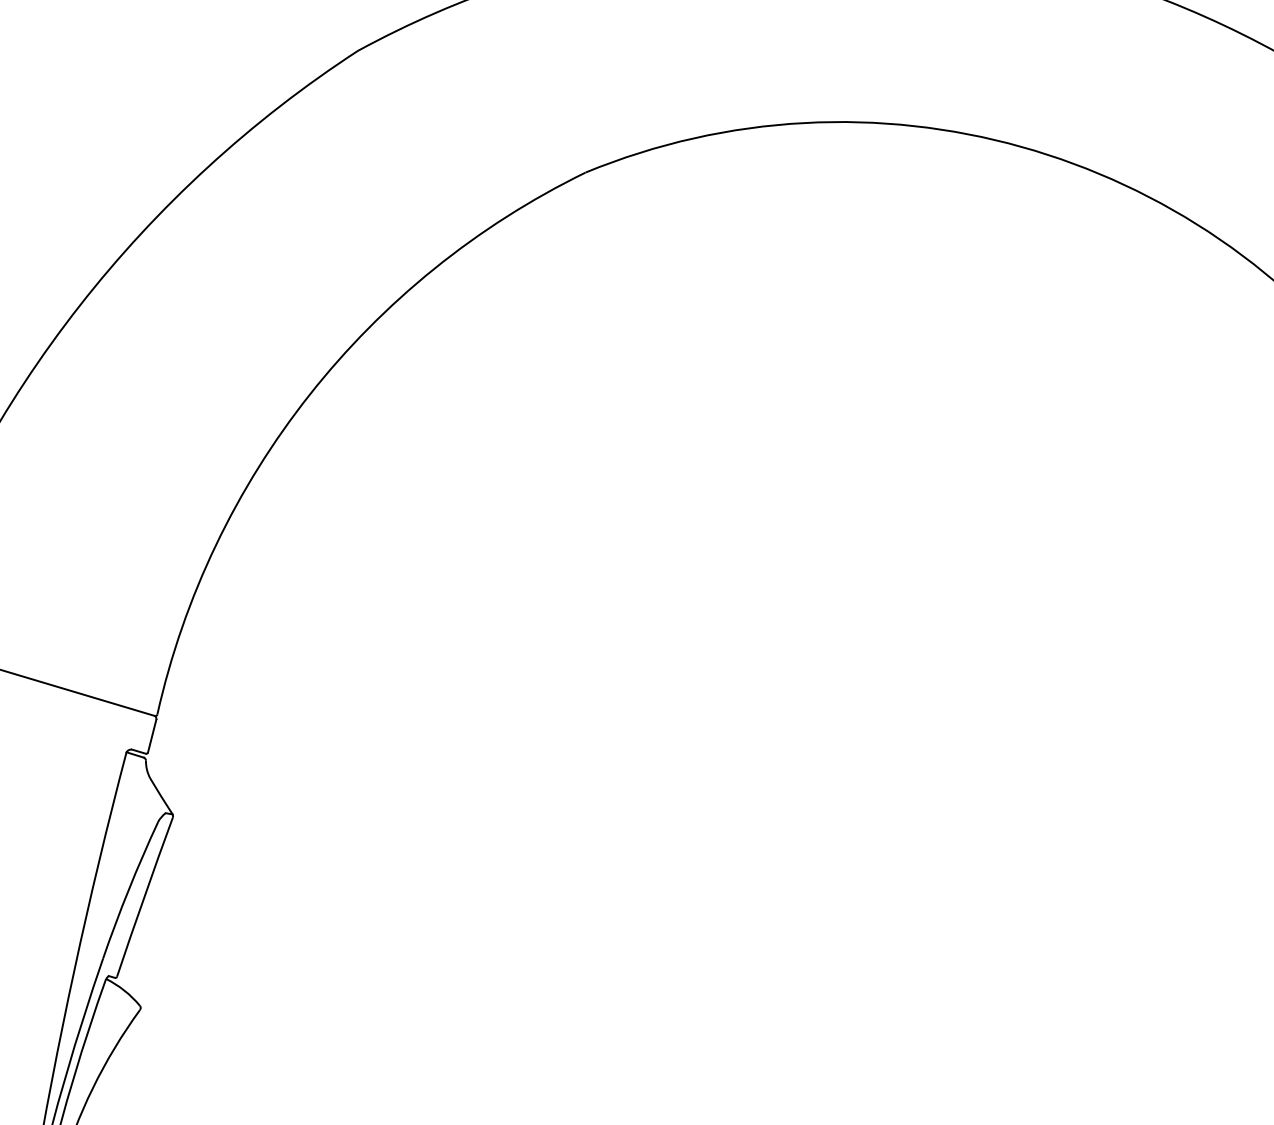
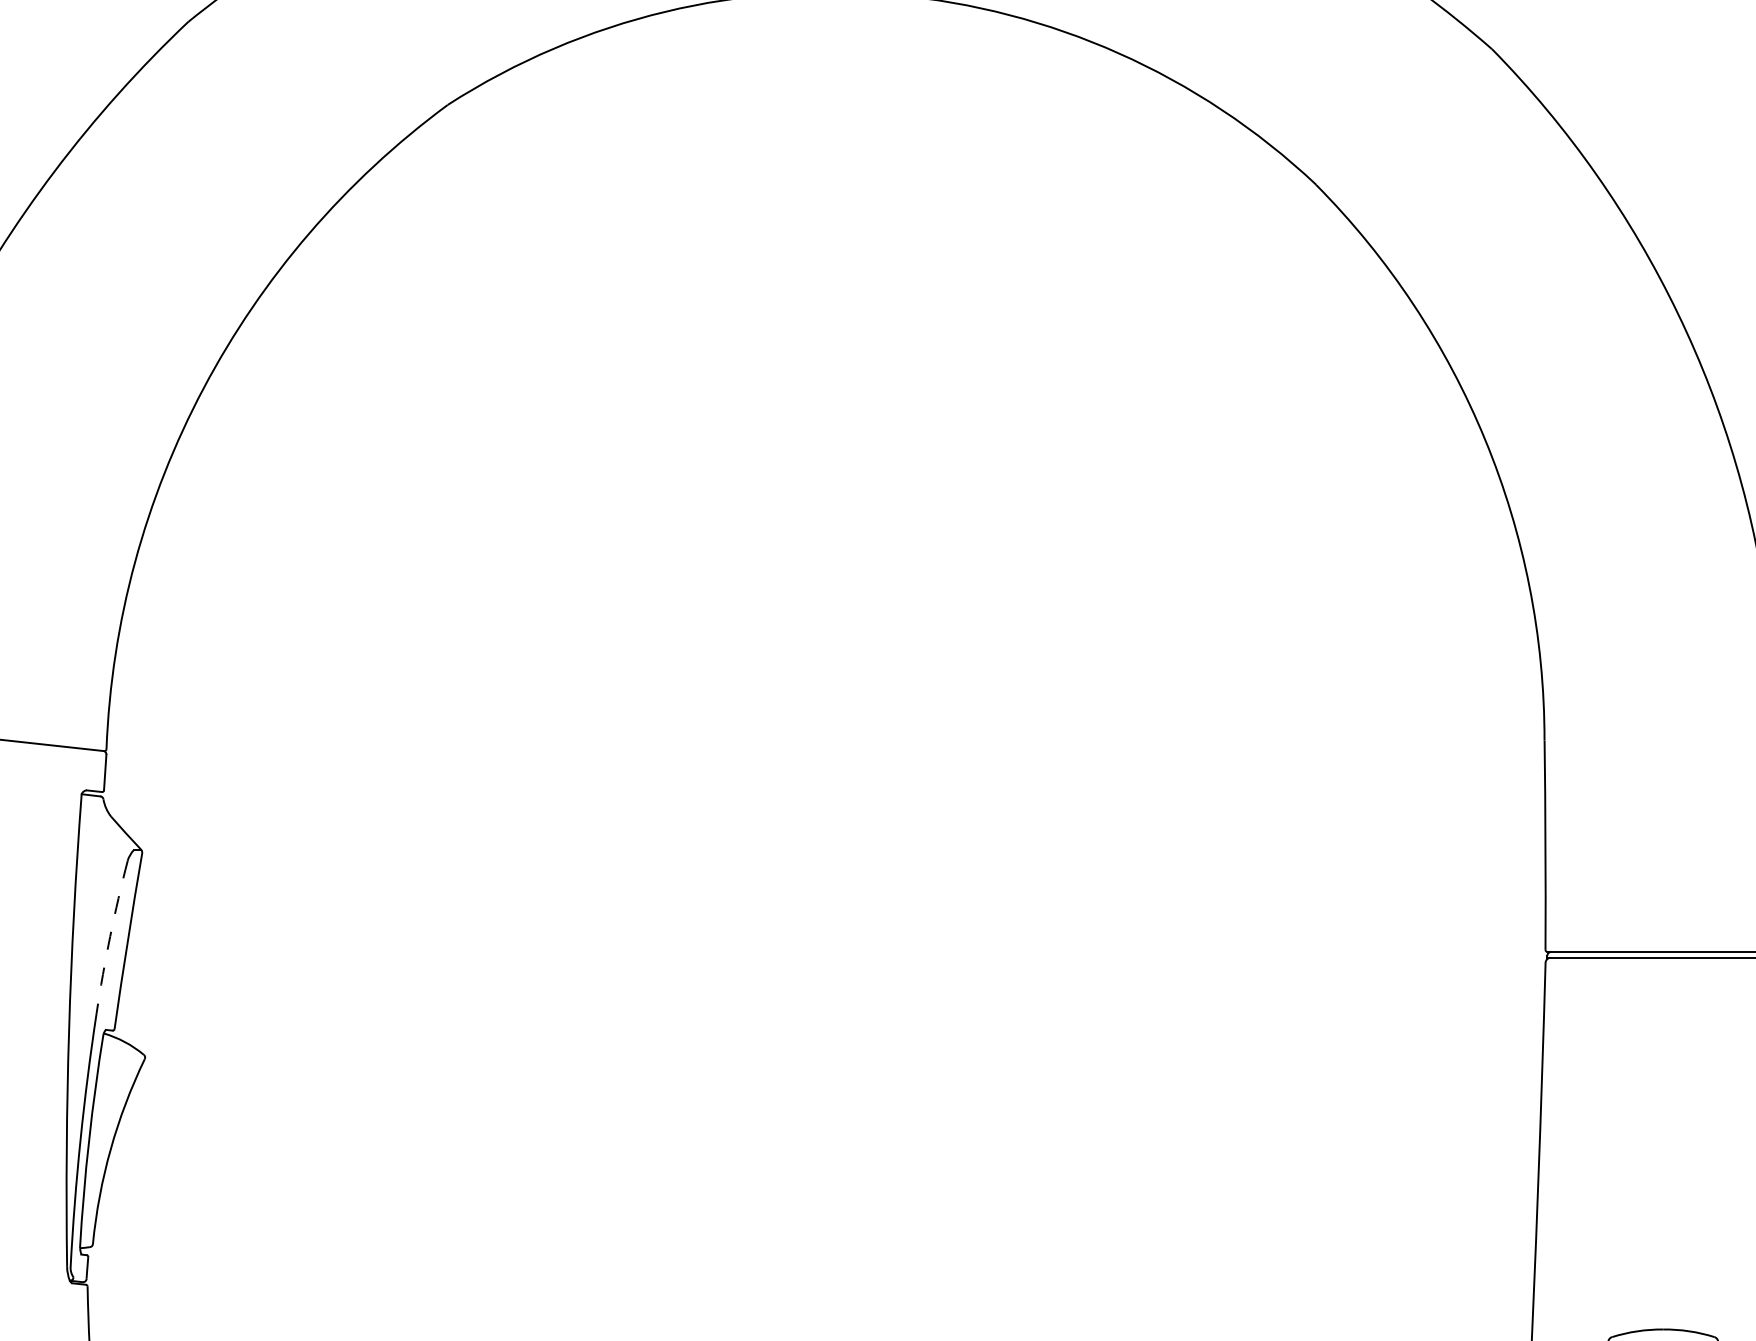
arc: (129, 889) -> (110, 936), solid -> dashed

